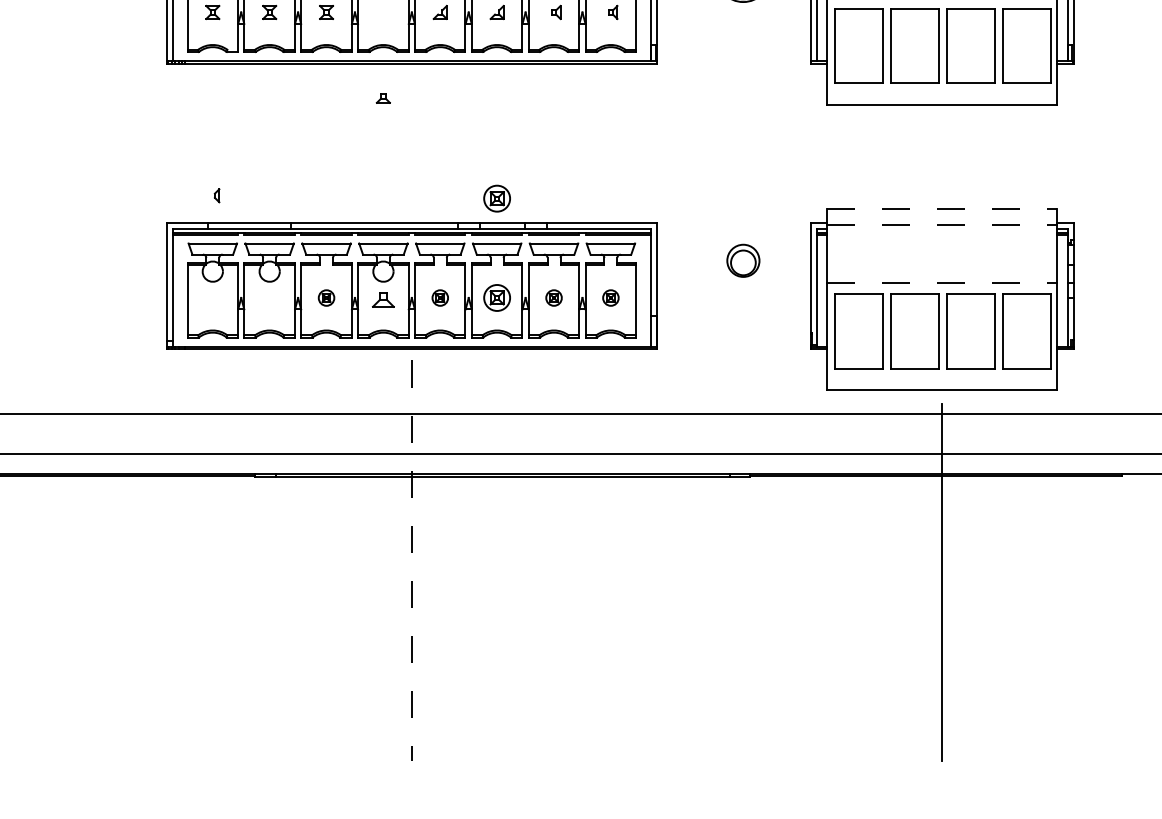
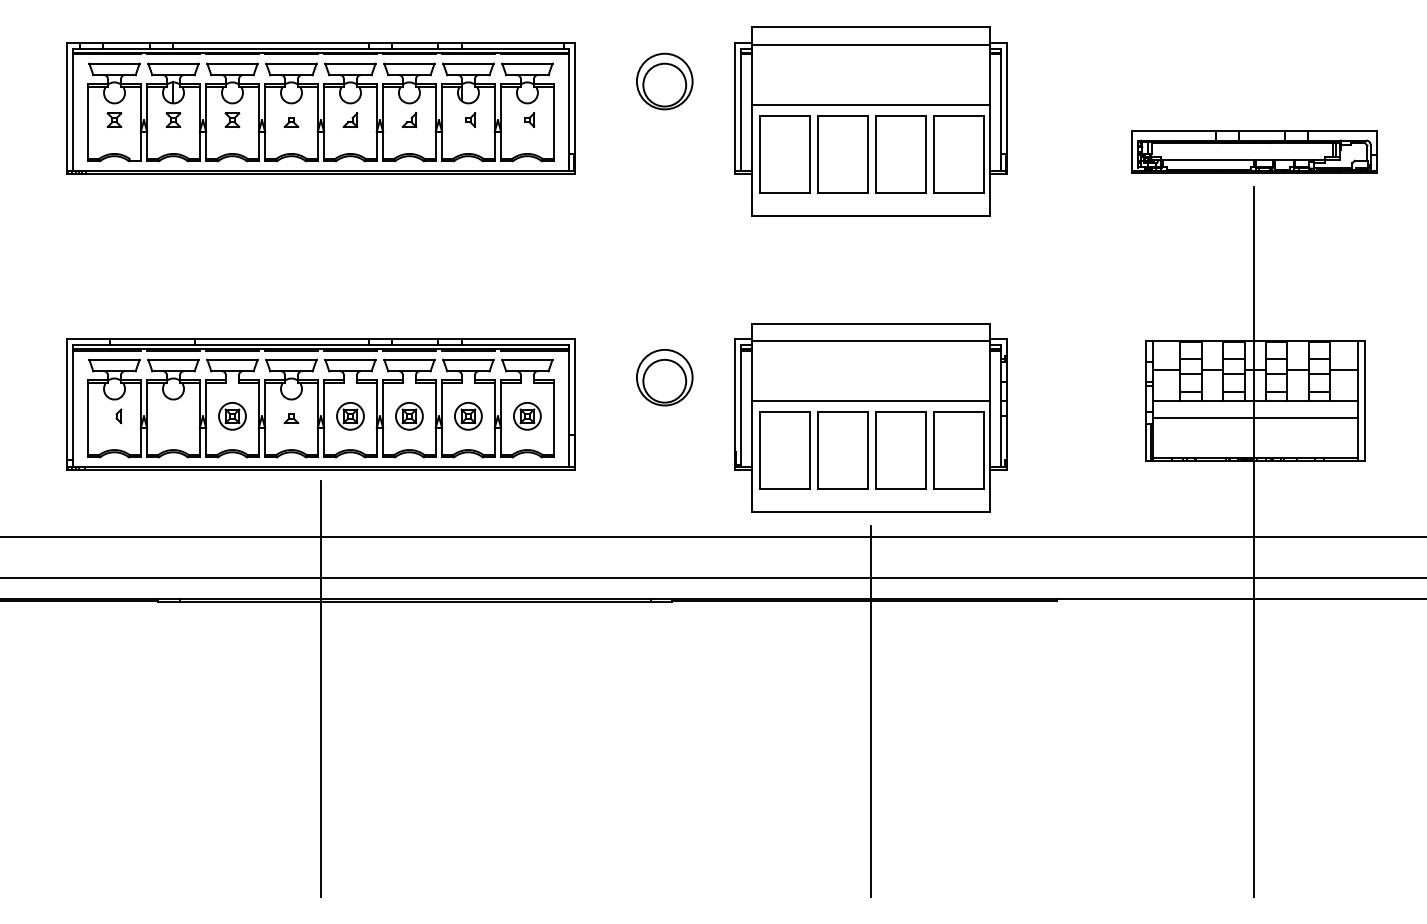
part: (383, 98) -> (291, 122), moved
part: (216, 195) -> (118, 416), moved
part: (497, 198) -> (409, 313), removed
line: (942, 208) -> (871, 323), dashed -> solid
line: (942, 224) -> (871, 340), dashed -> solid
part: (743, 260) -> (664, 377), size x1.67
line: (942, 283) -> (871, 401), dashed -> solid
part: (326, 298) -> (232, 416), size x1.67
part: (440, 298) -> (350, 416), size x1.67
part: (554, 298) -> (468, 416), size x1.67
part: (610, 298) -> (527, 416), size x1.67
part: (383, 300) -> (291, 418), size x0.62
line: (411, 560) -> (320, 688), dashed -> solid

